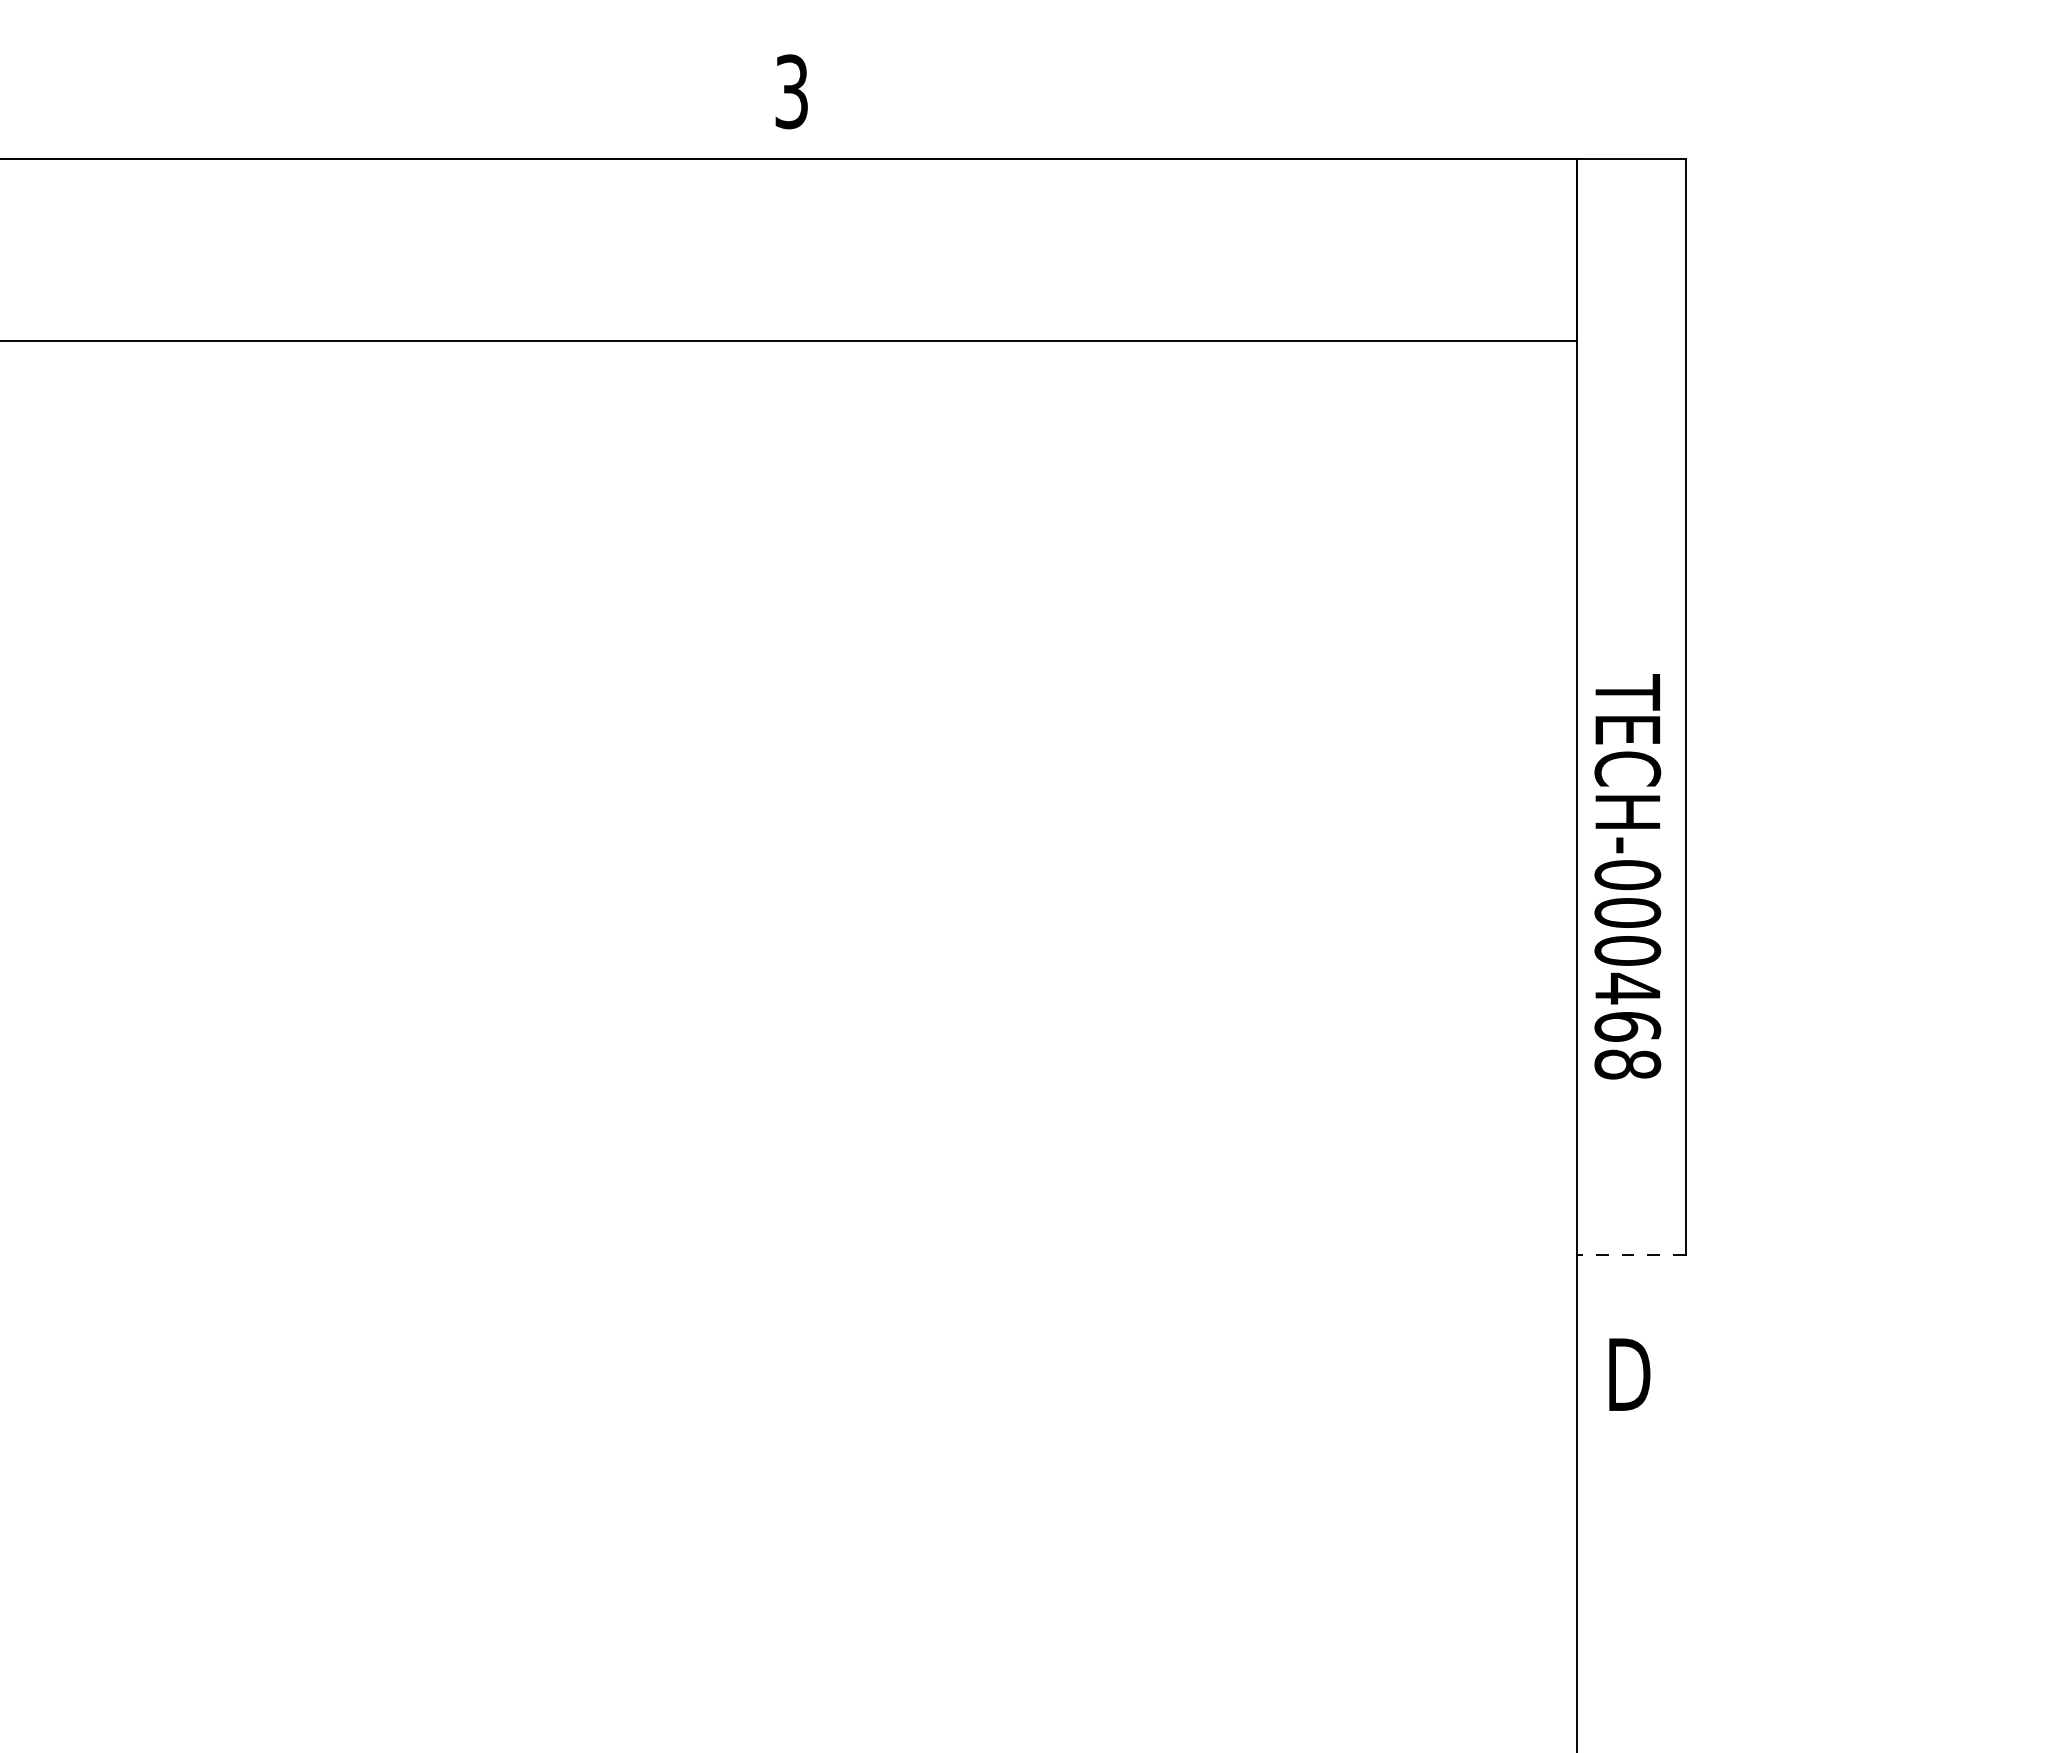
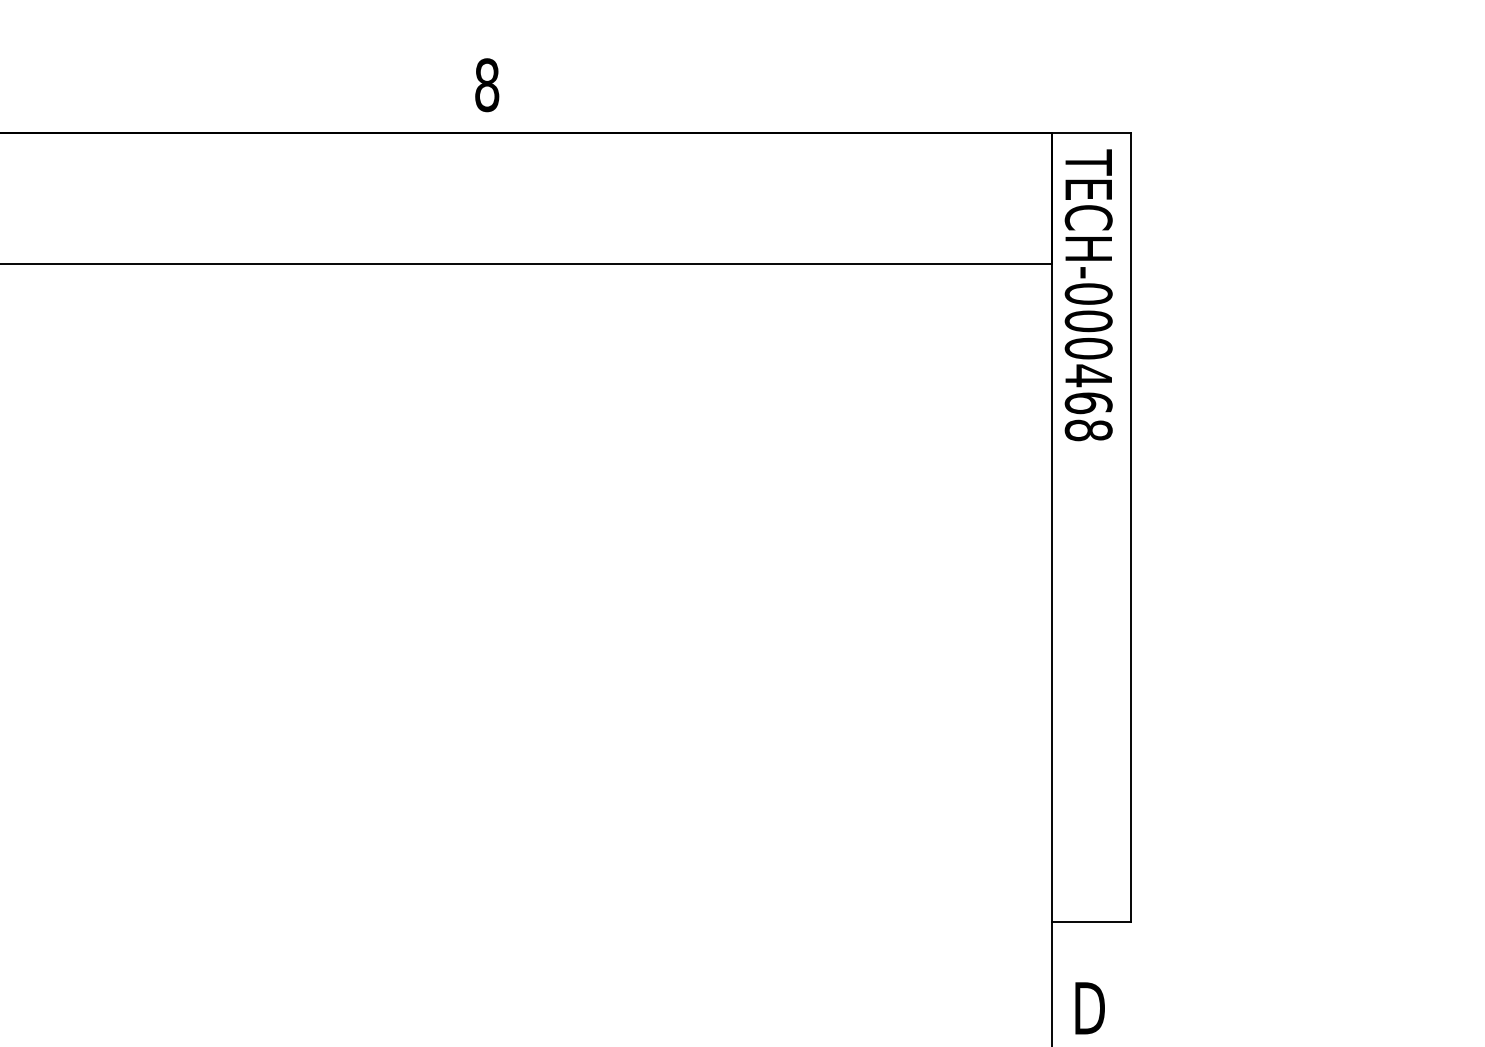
text: (791, 91) -> (486, 84), 3 -> 8
text: (1627, 876) -> (1088, 295), moved
line: (1631, 1254) -> (1091, 921), dashed -> solid

